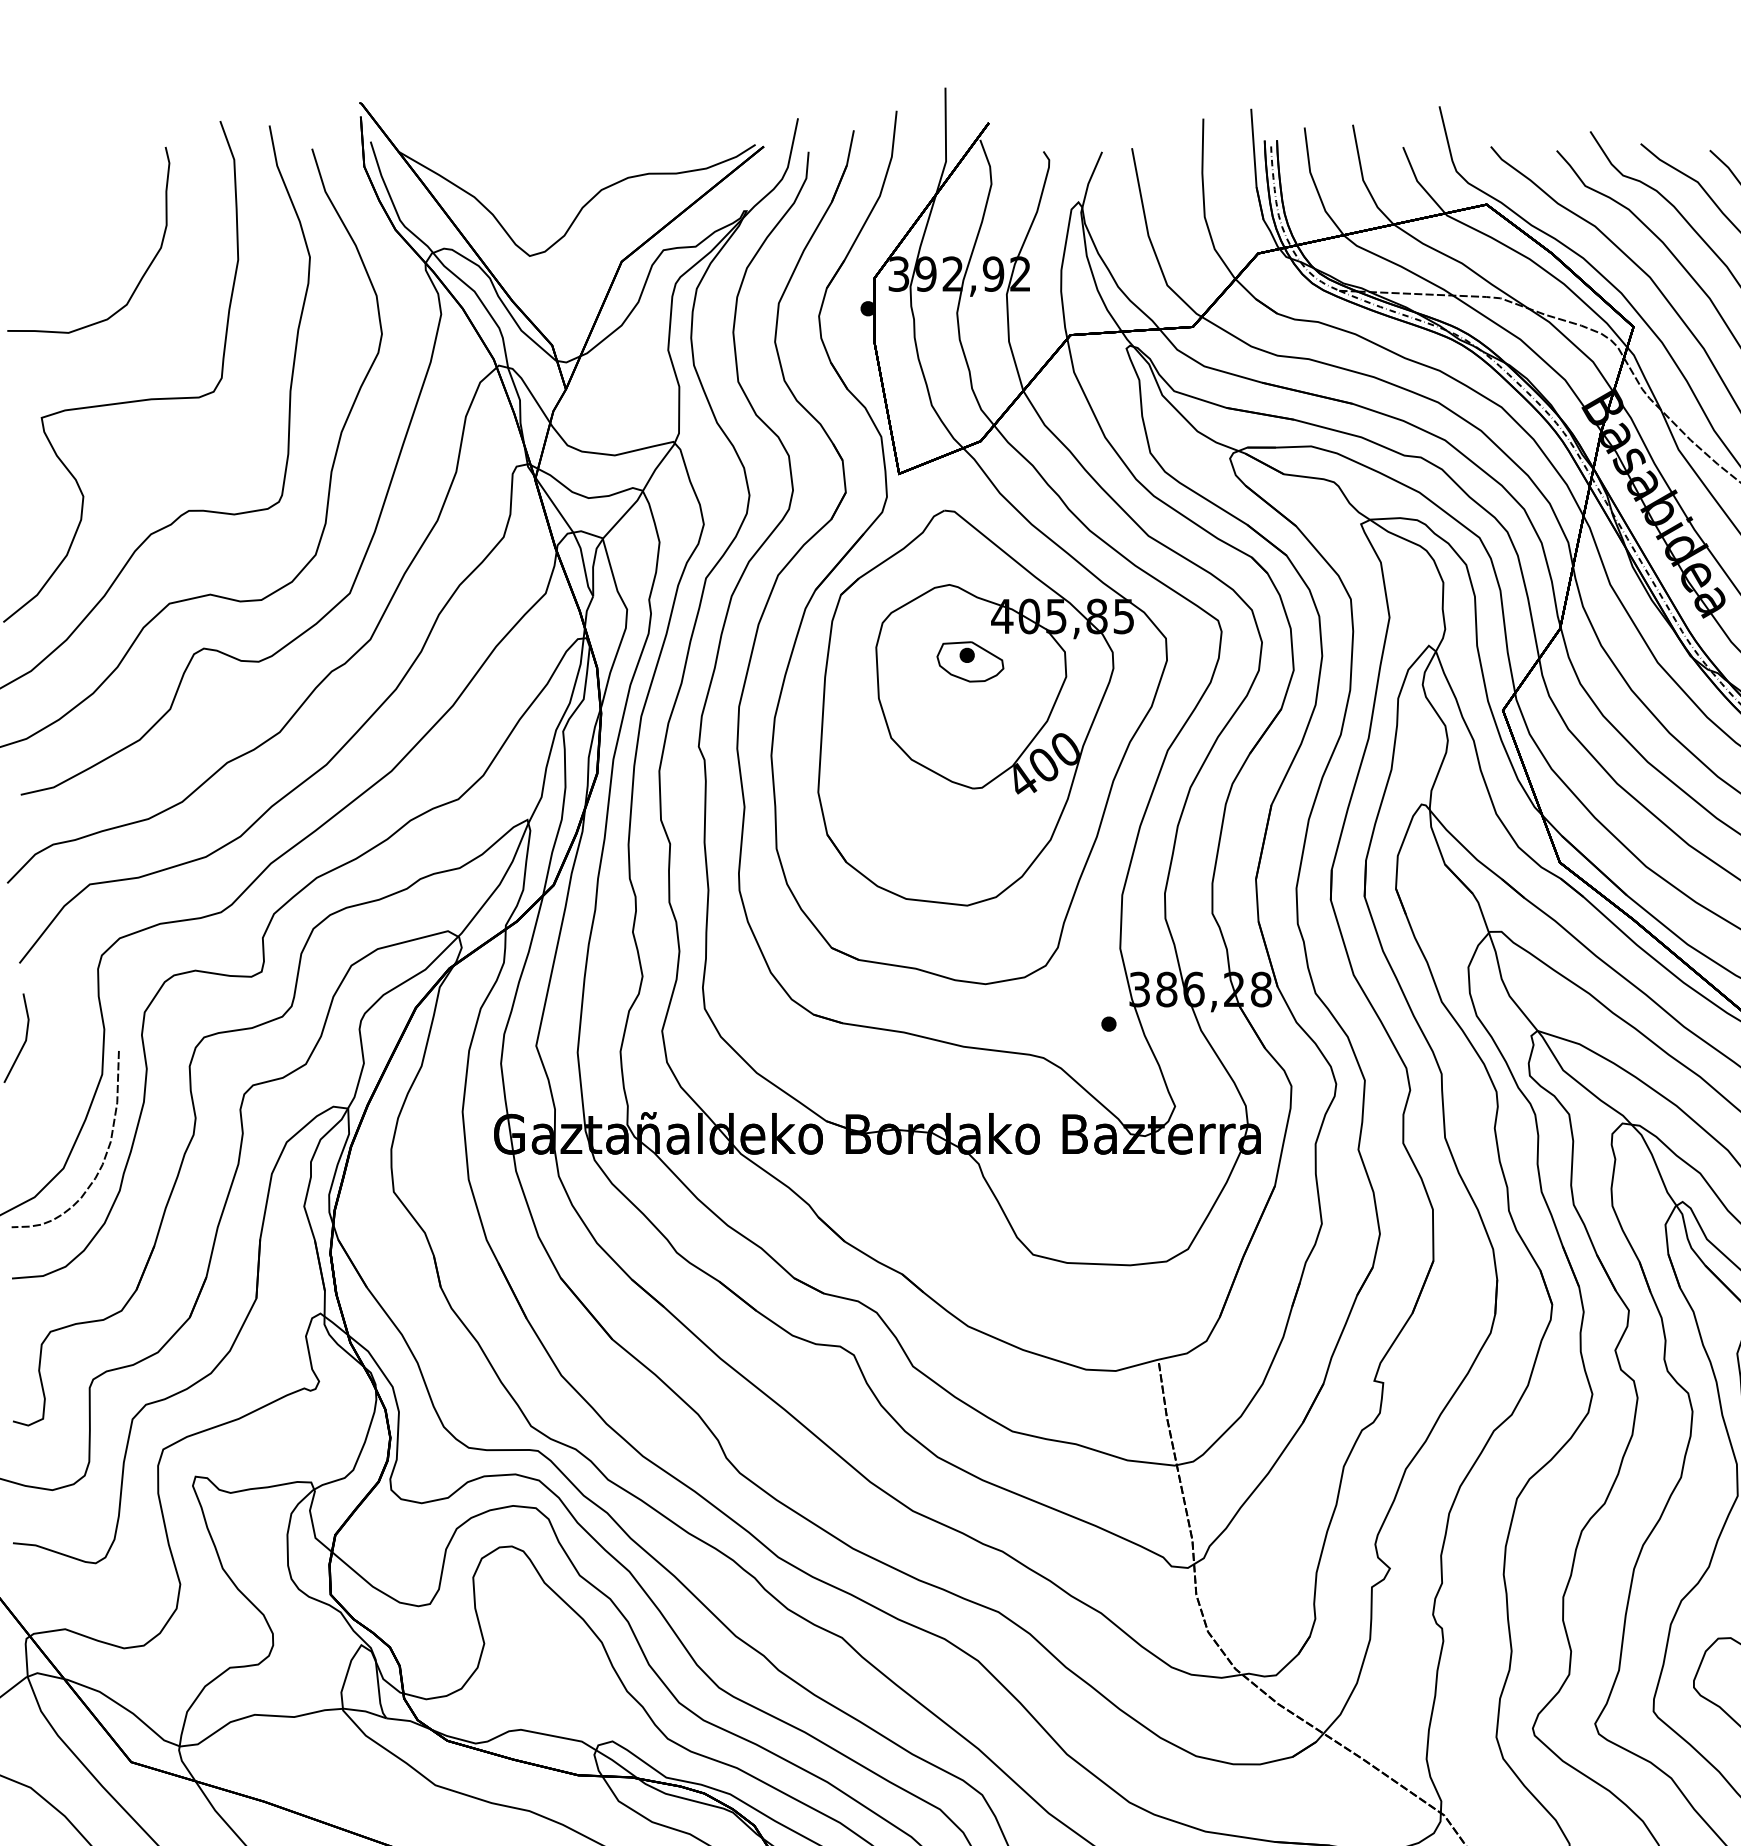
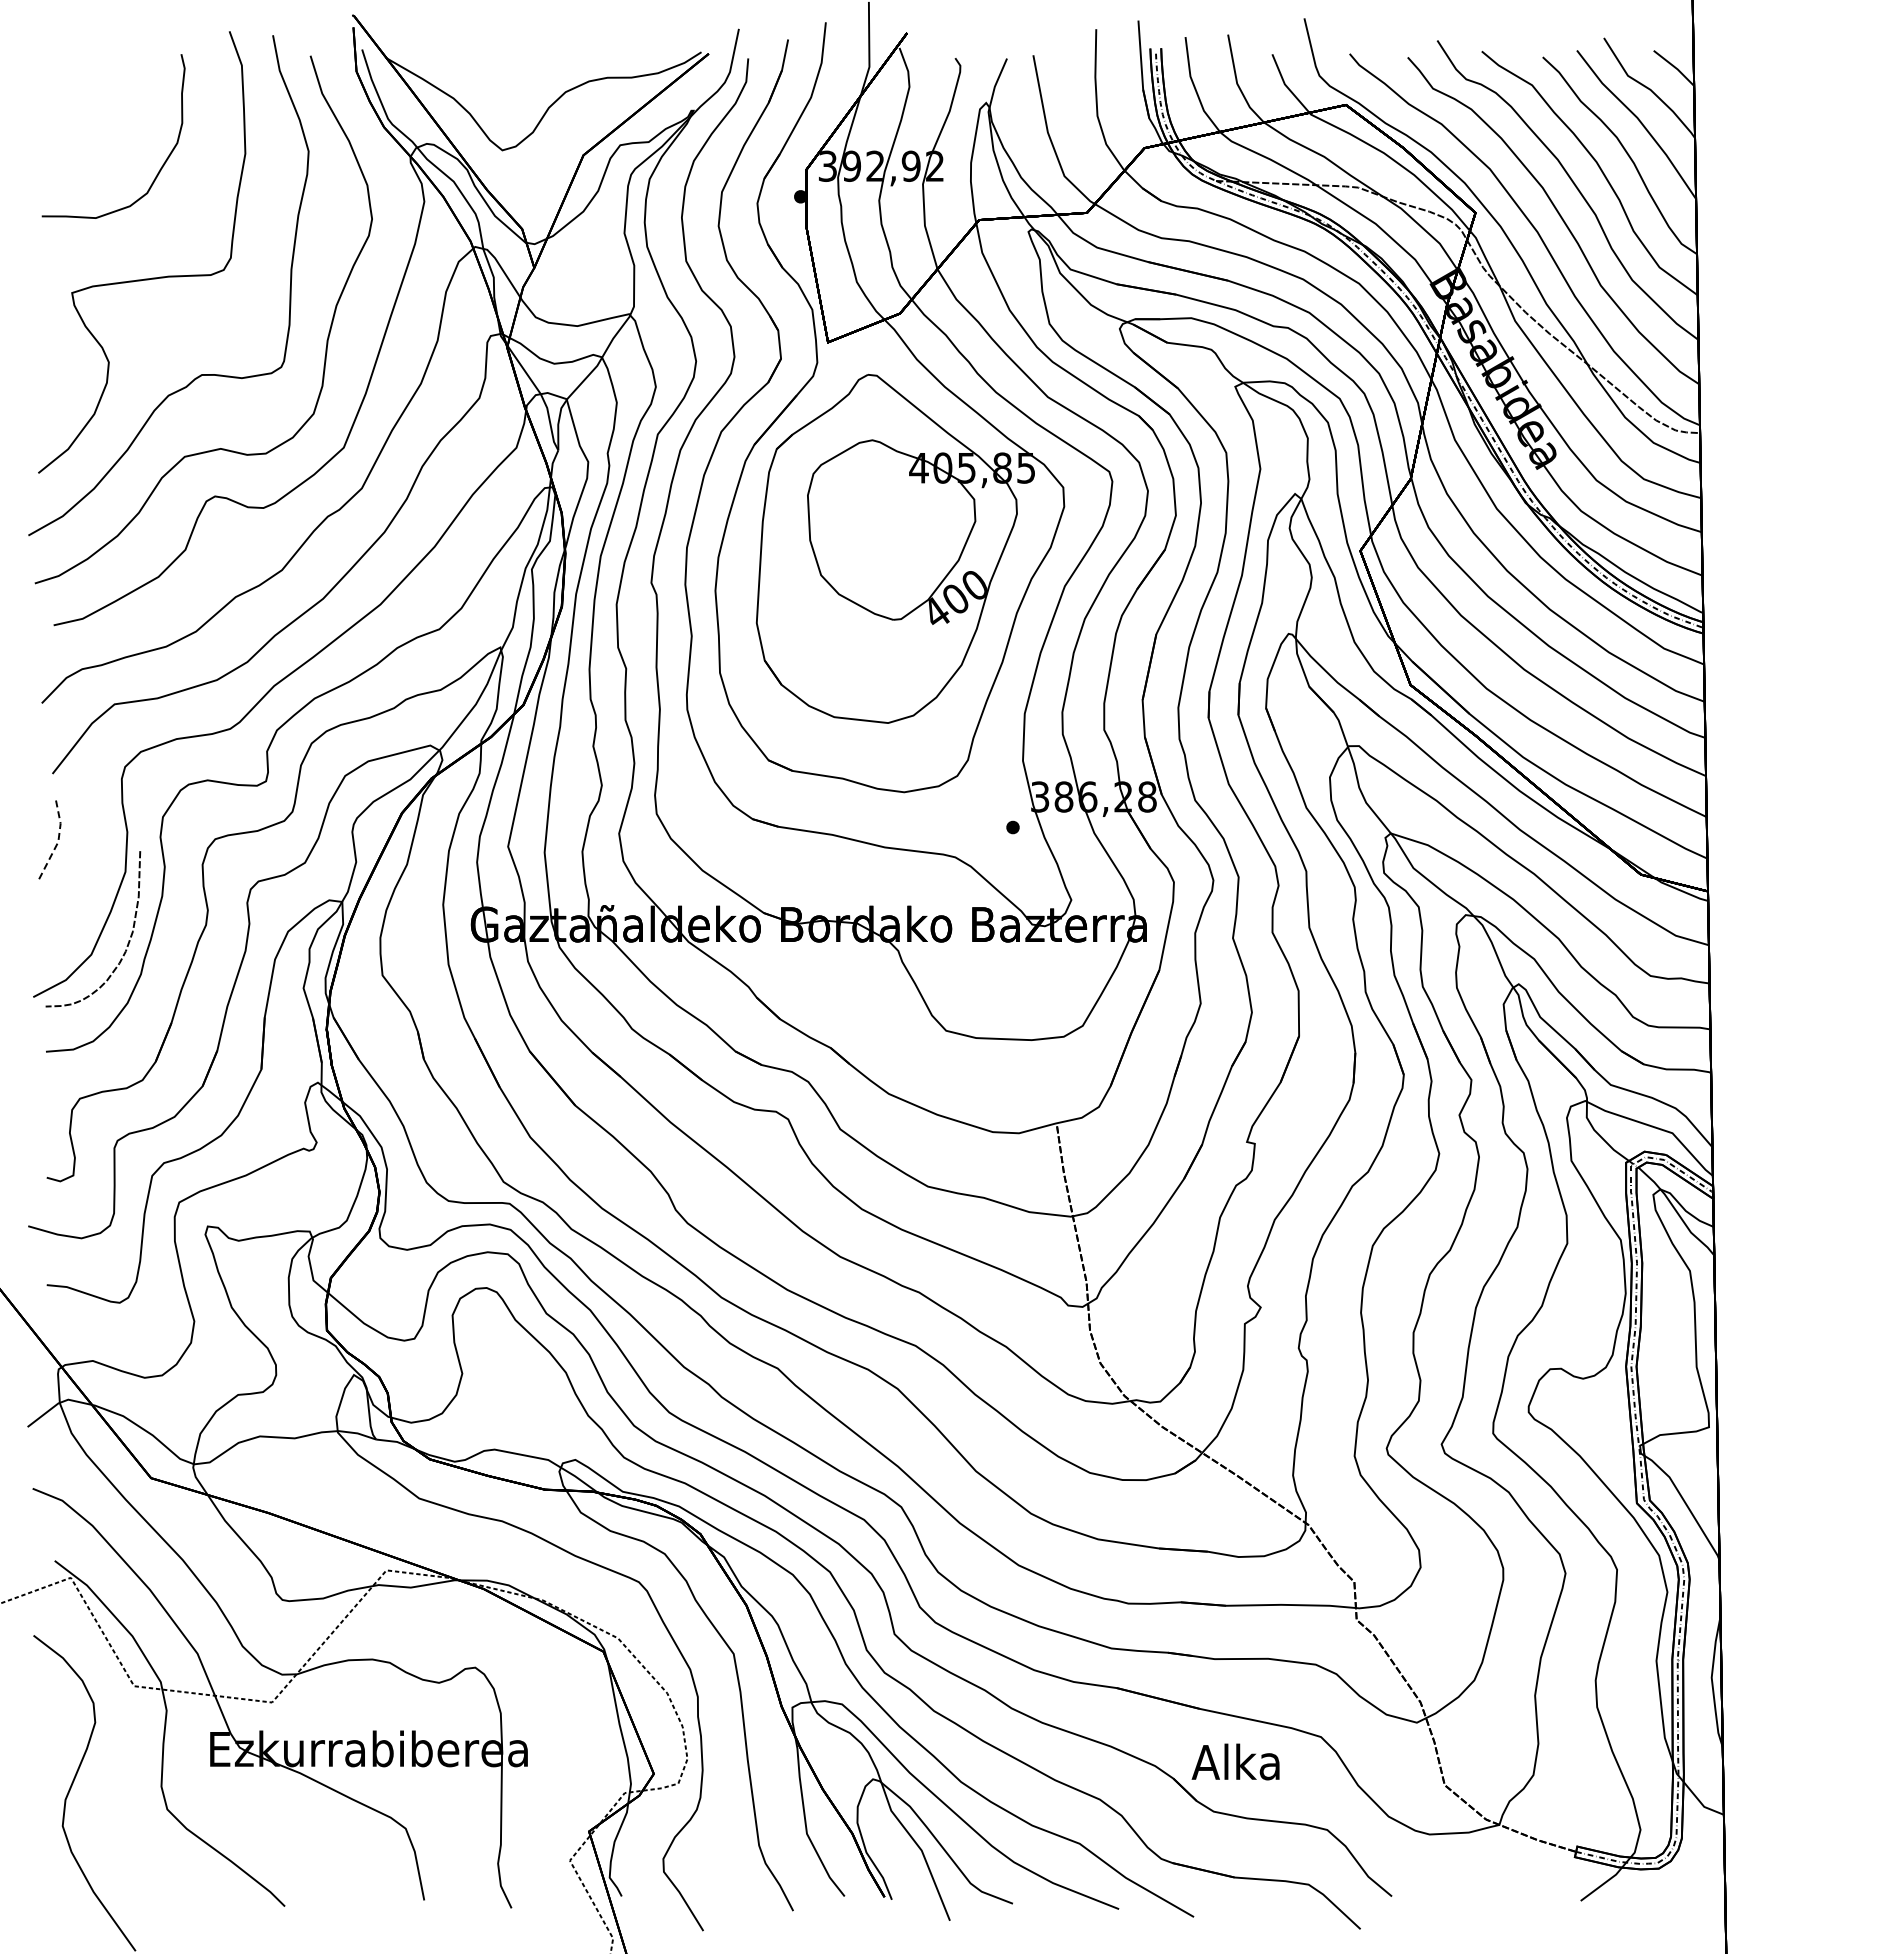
part: (969, 661) -> (890, 507), removed
line: (26, 1040) -> (58, 841), solid -> dashed

